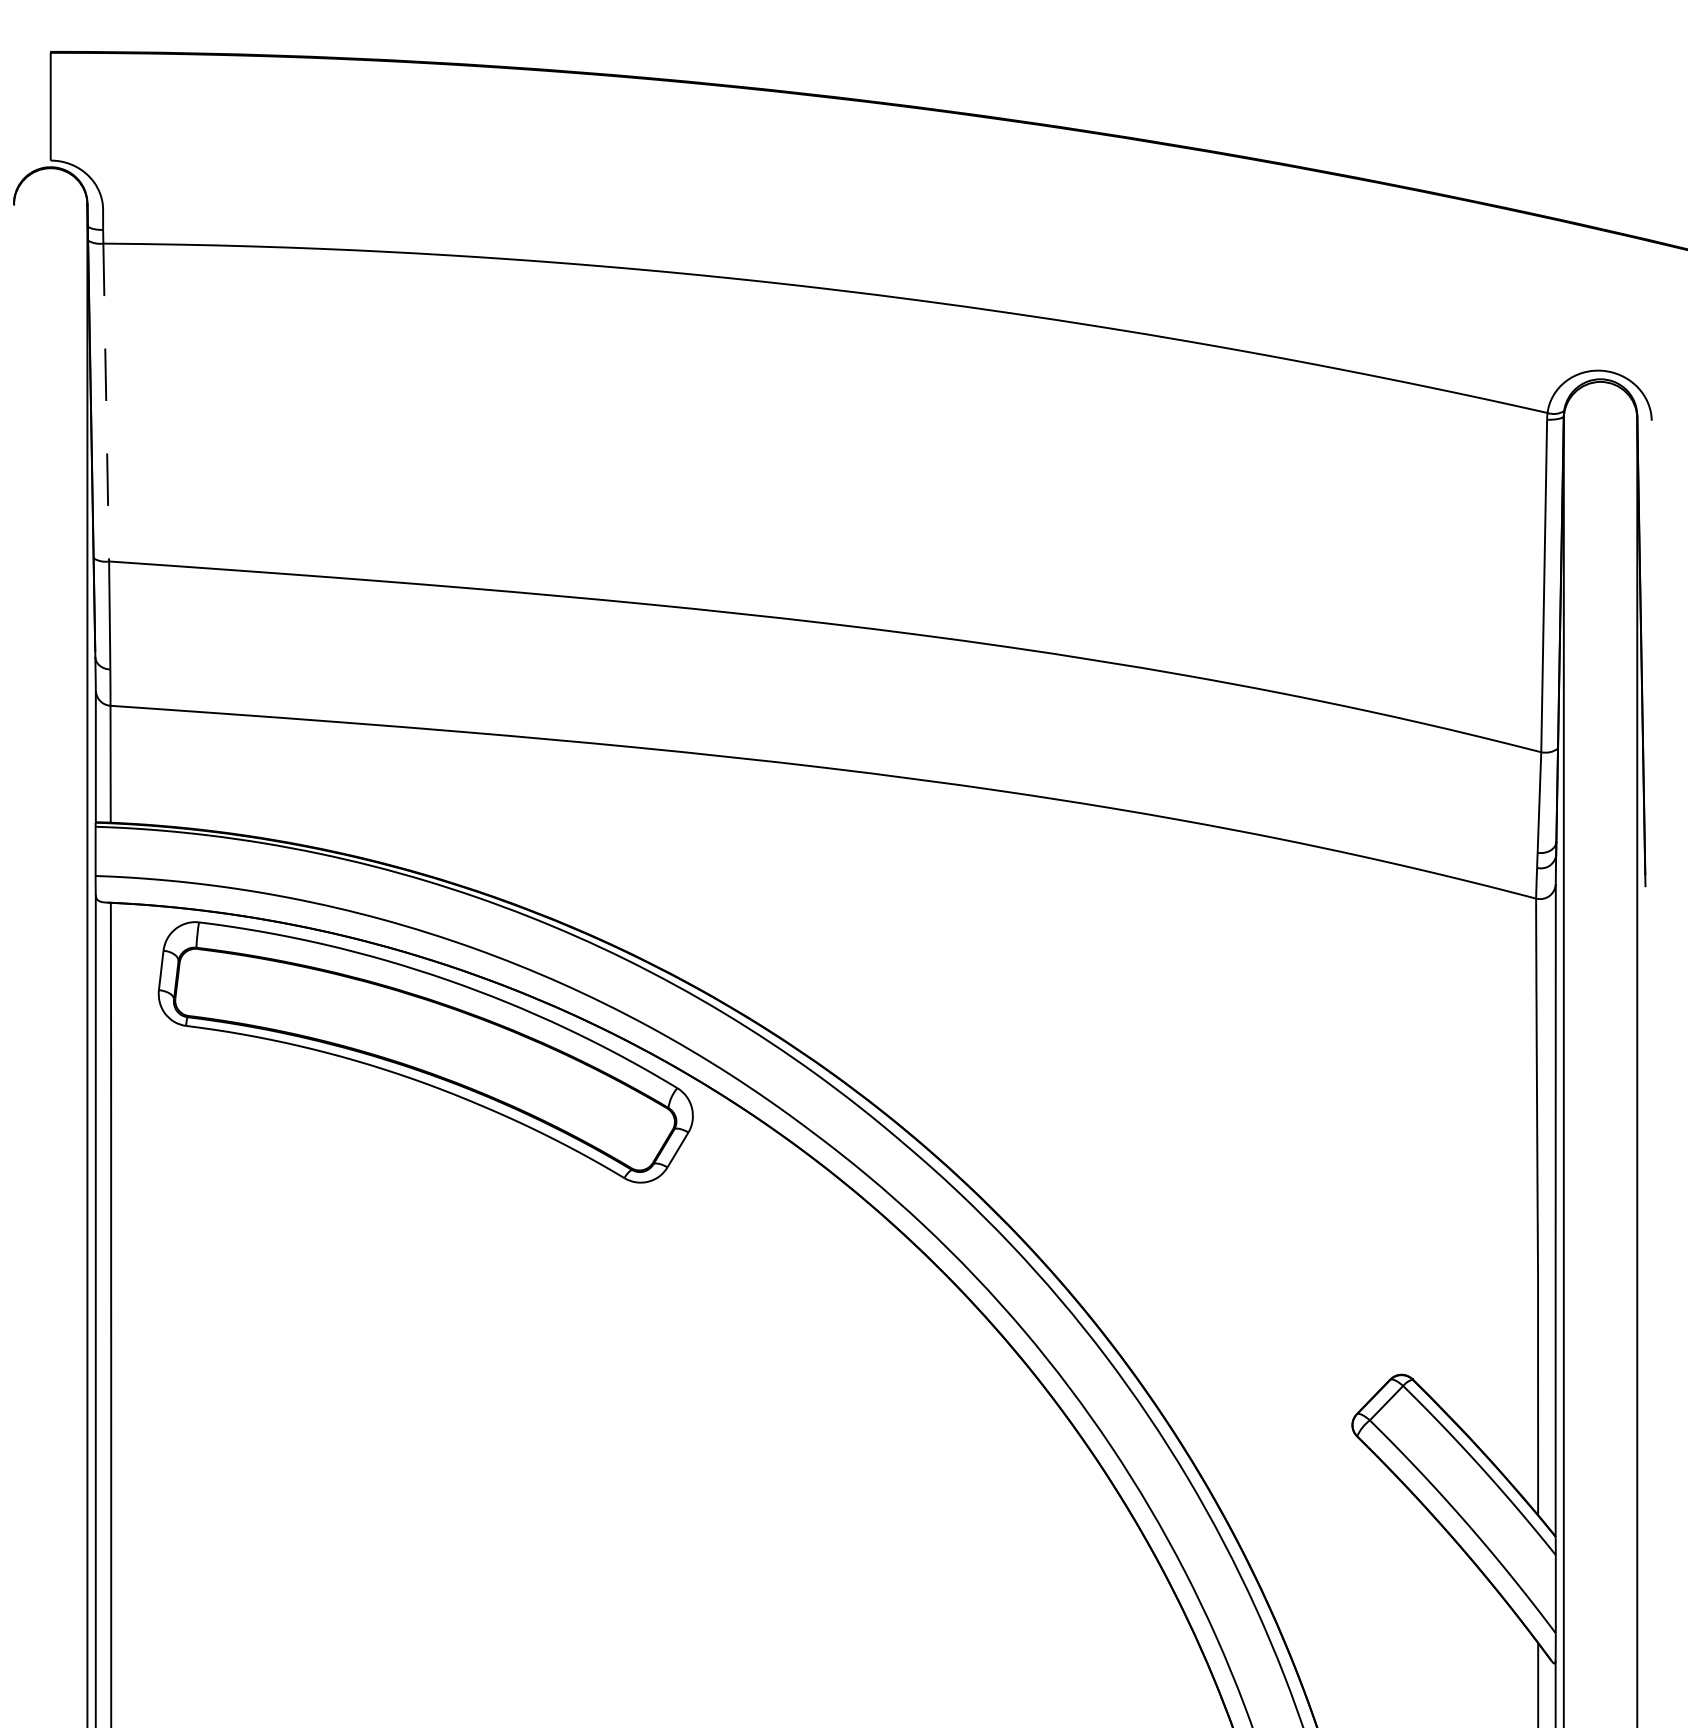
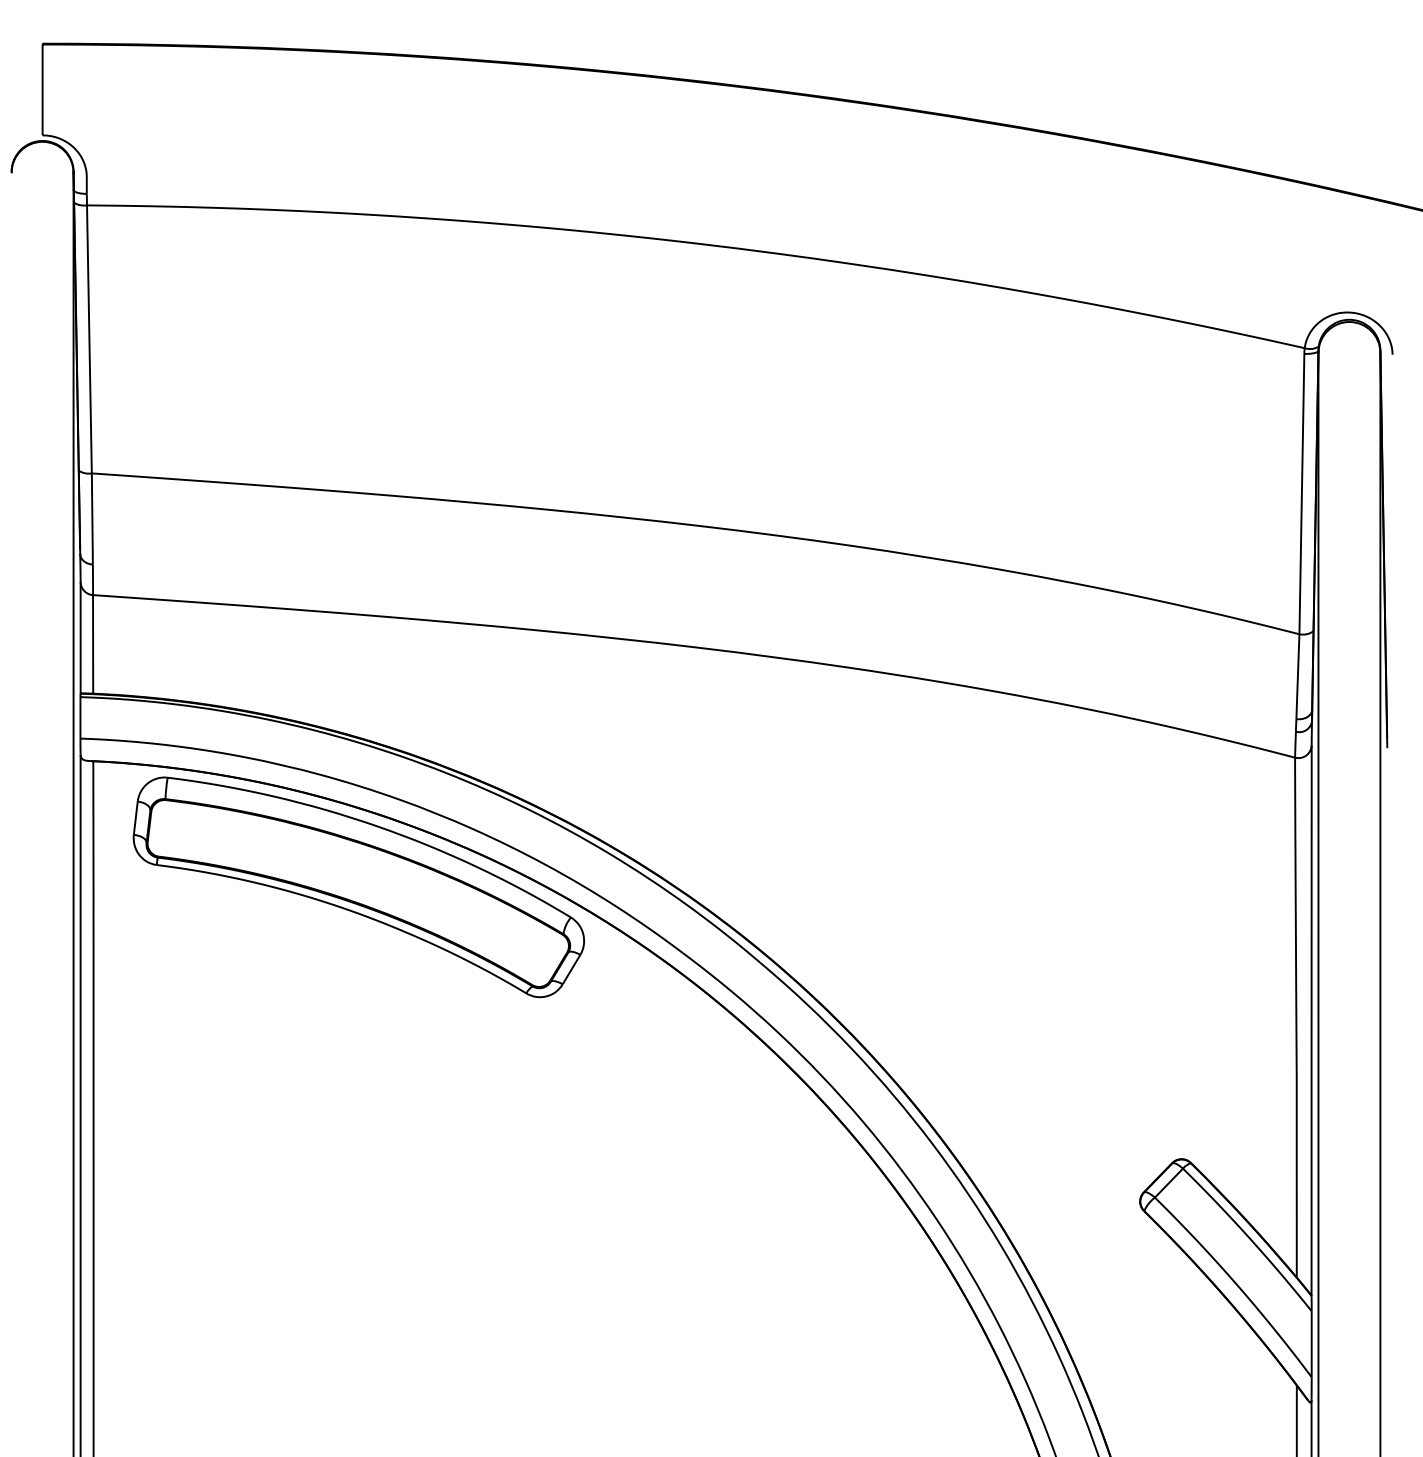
line: (106, 403) -> (89, 340), dashed -> solid

